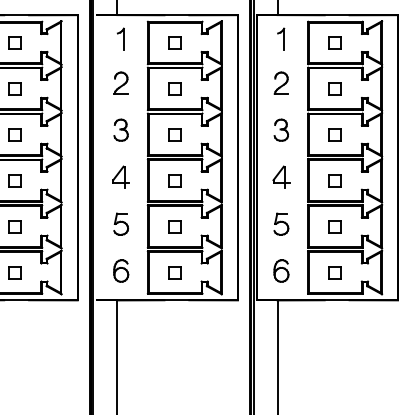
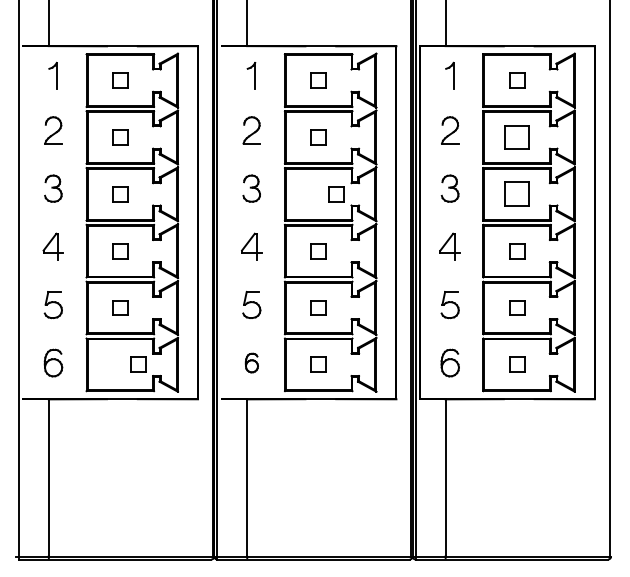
part: (335, 88) -> (517, 137), size x1.6
part: (175, 134) -> (336, 194), moved
part: (335, 134) -> (517, 194), size x1.6
part: (120, 270) -> (251, 362), size x0.7
part: (15, 272) -> (138, 364), moved

